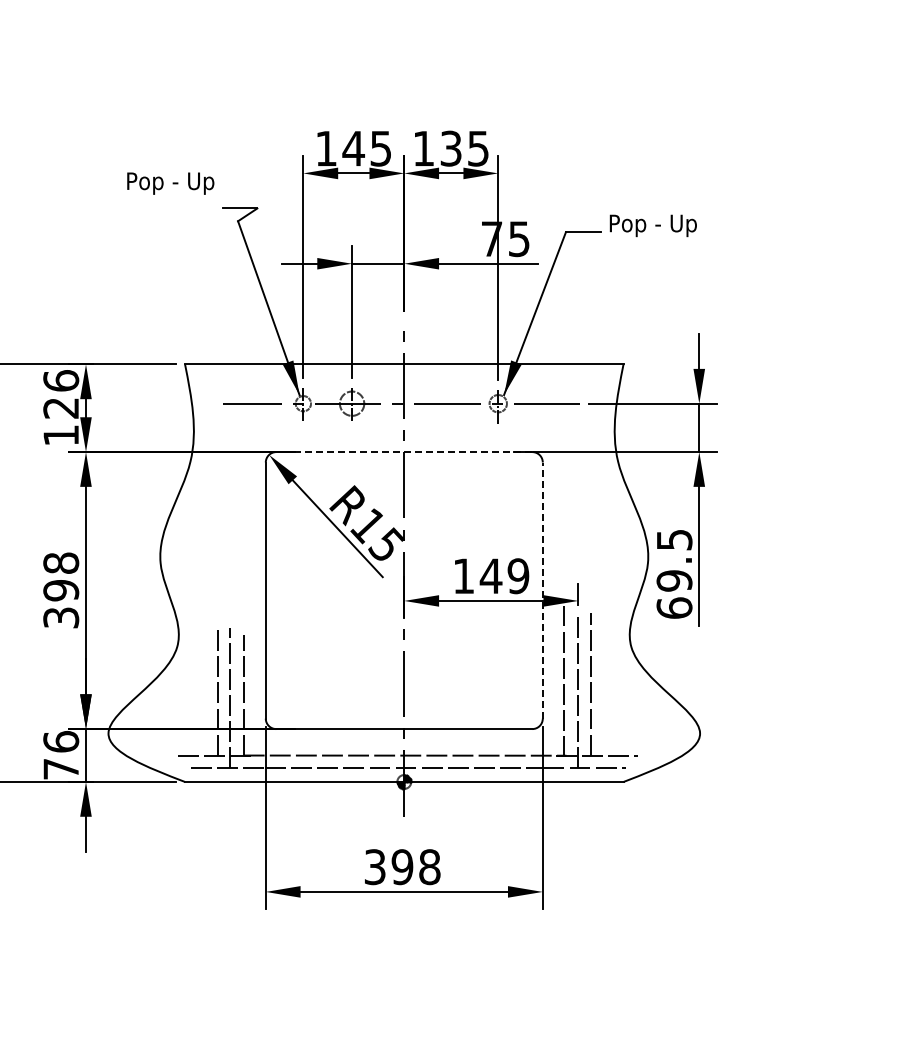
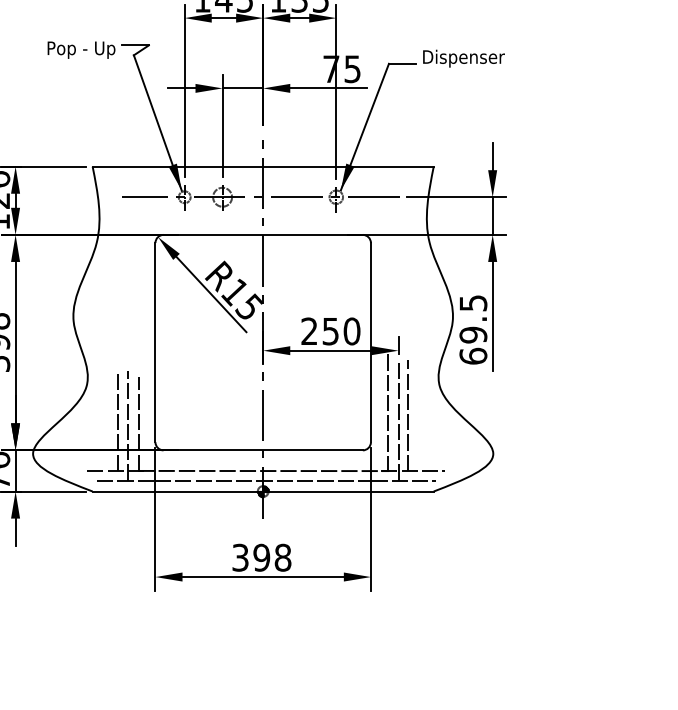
text: (170, 183) -> (81, 50), moved
text: (663, 225) -> (464, 58), Pop - Up -> Dispenser
line: (403, 452) -> (262, 235), dashed -> solid
text: (491, 576) -> (331, 331), 149 -> 250
line: (542, 590) -> (370, 342), dashed -> solid

